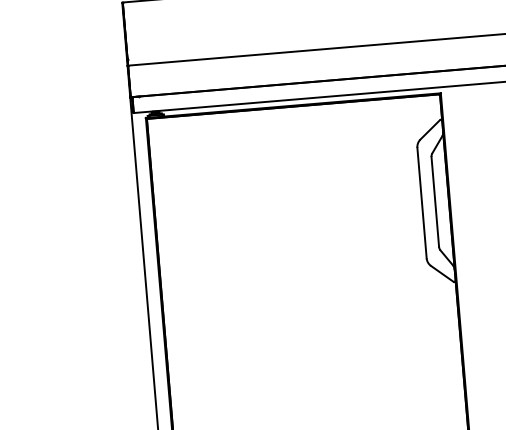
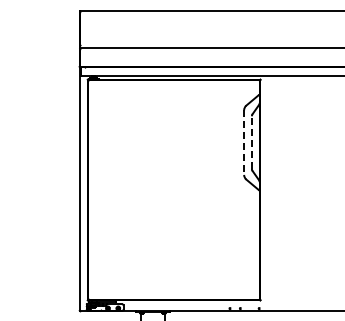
line: (434, 201) -> (251, 142), solid -> dashed
line: (422, 204) -> (244, 143), solid -> dashed

